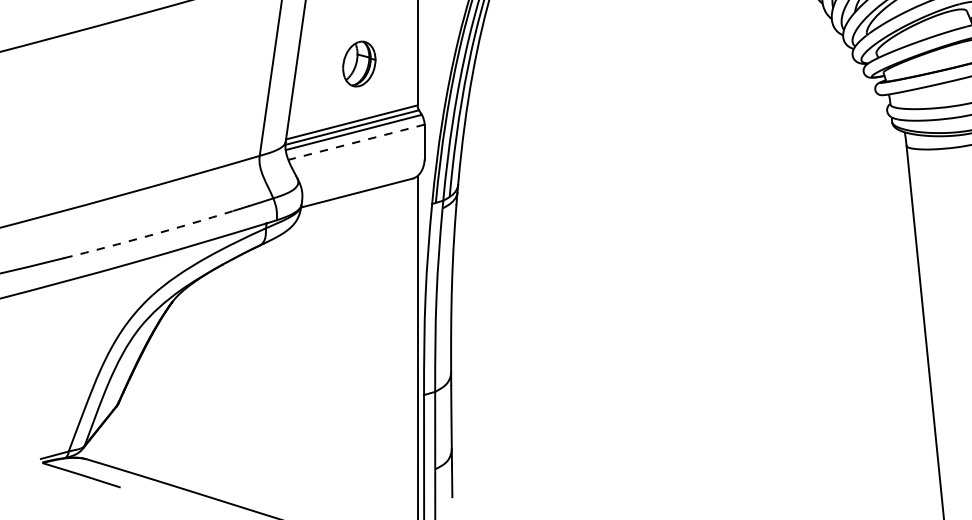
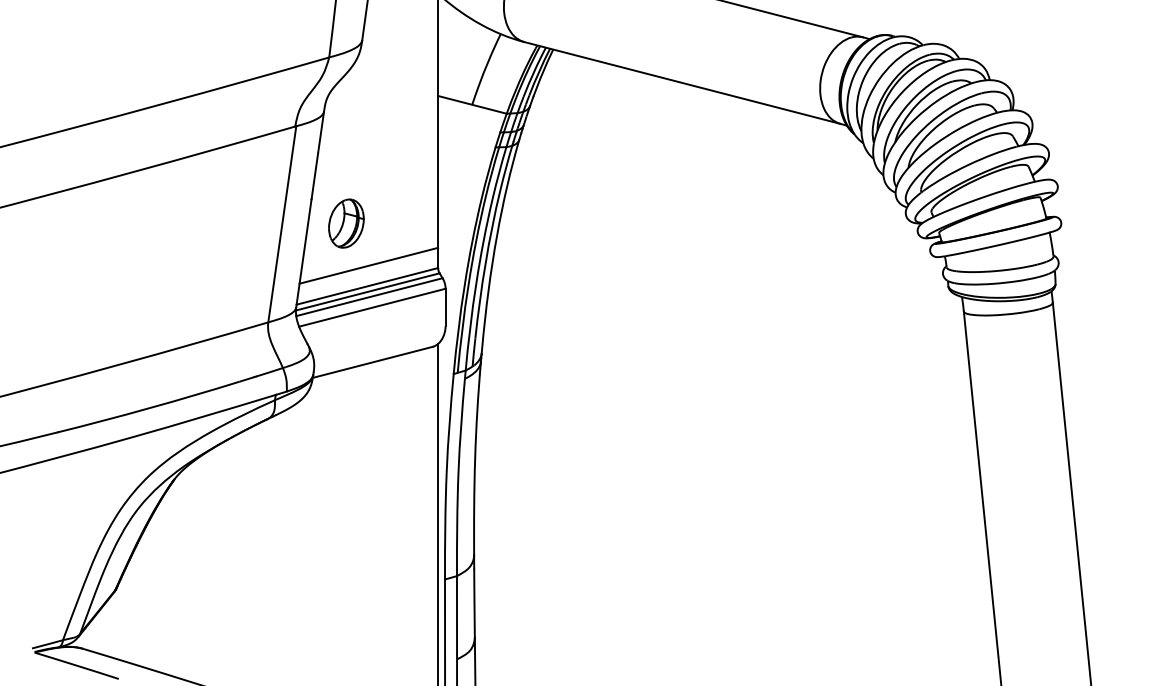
part: (359, 63) -> (346, 223), moved
line: (352, 103) -> (368, 265), added
line: (356, 142) -> (372, 307), dashed -> solid
arc: (149, 236) -> (149, 408), dashed -> solid

